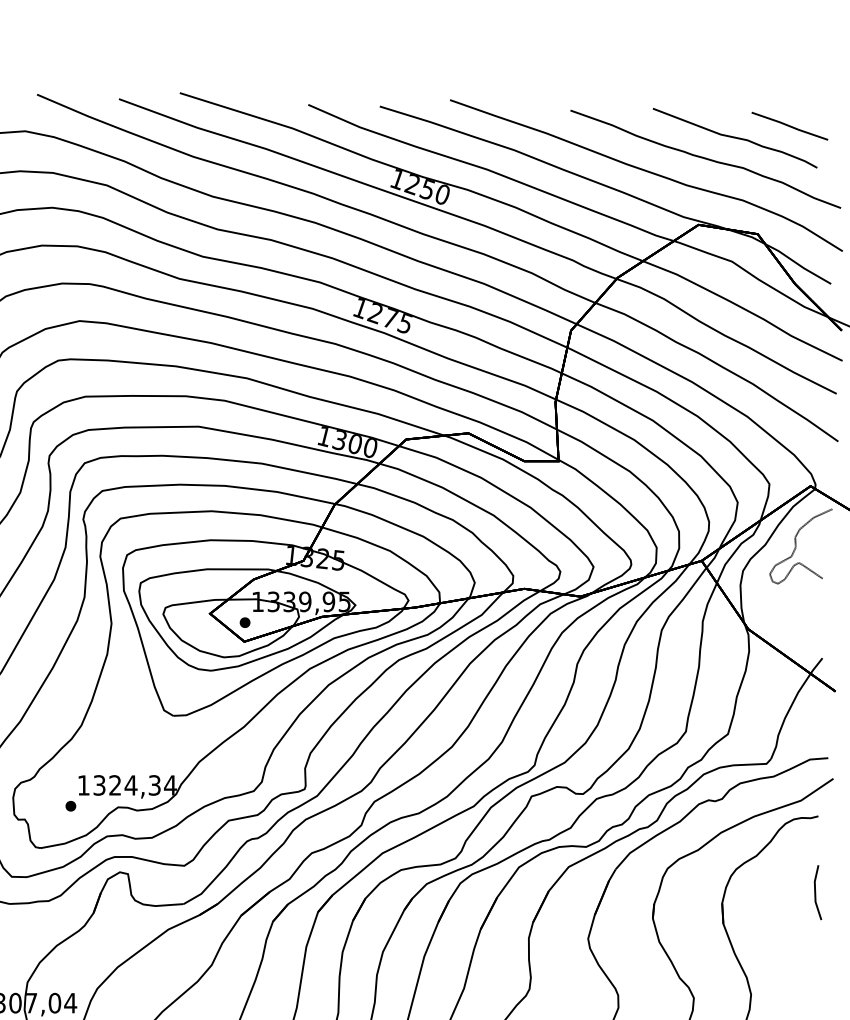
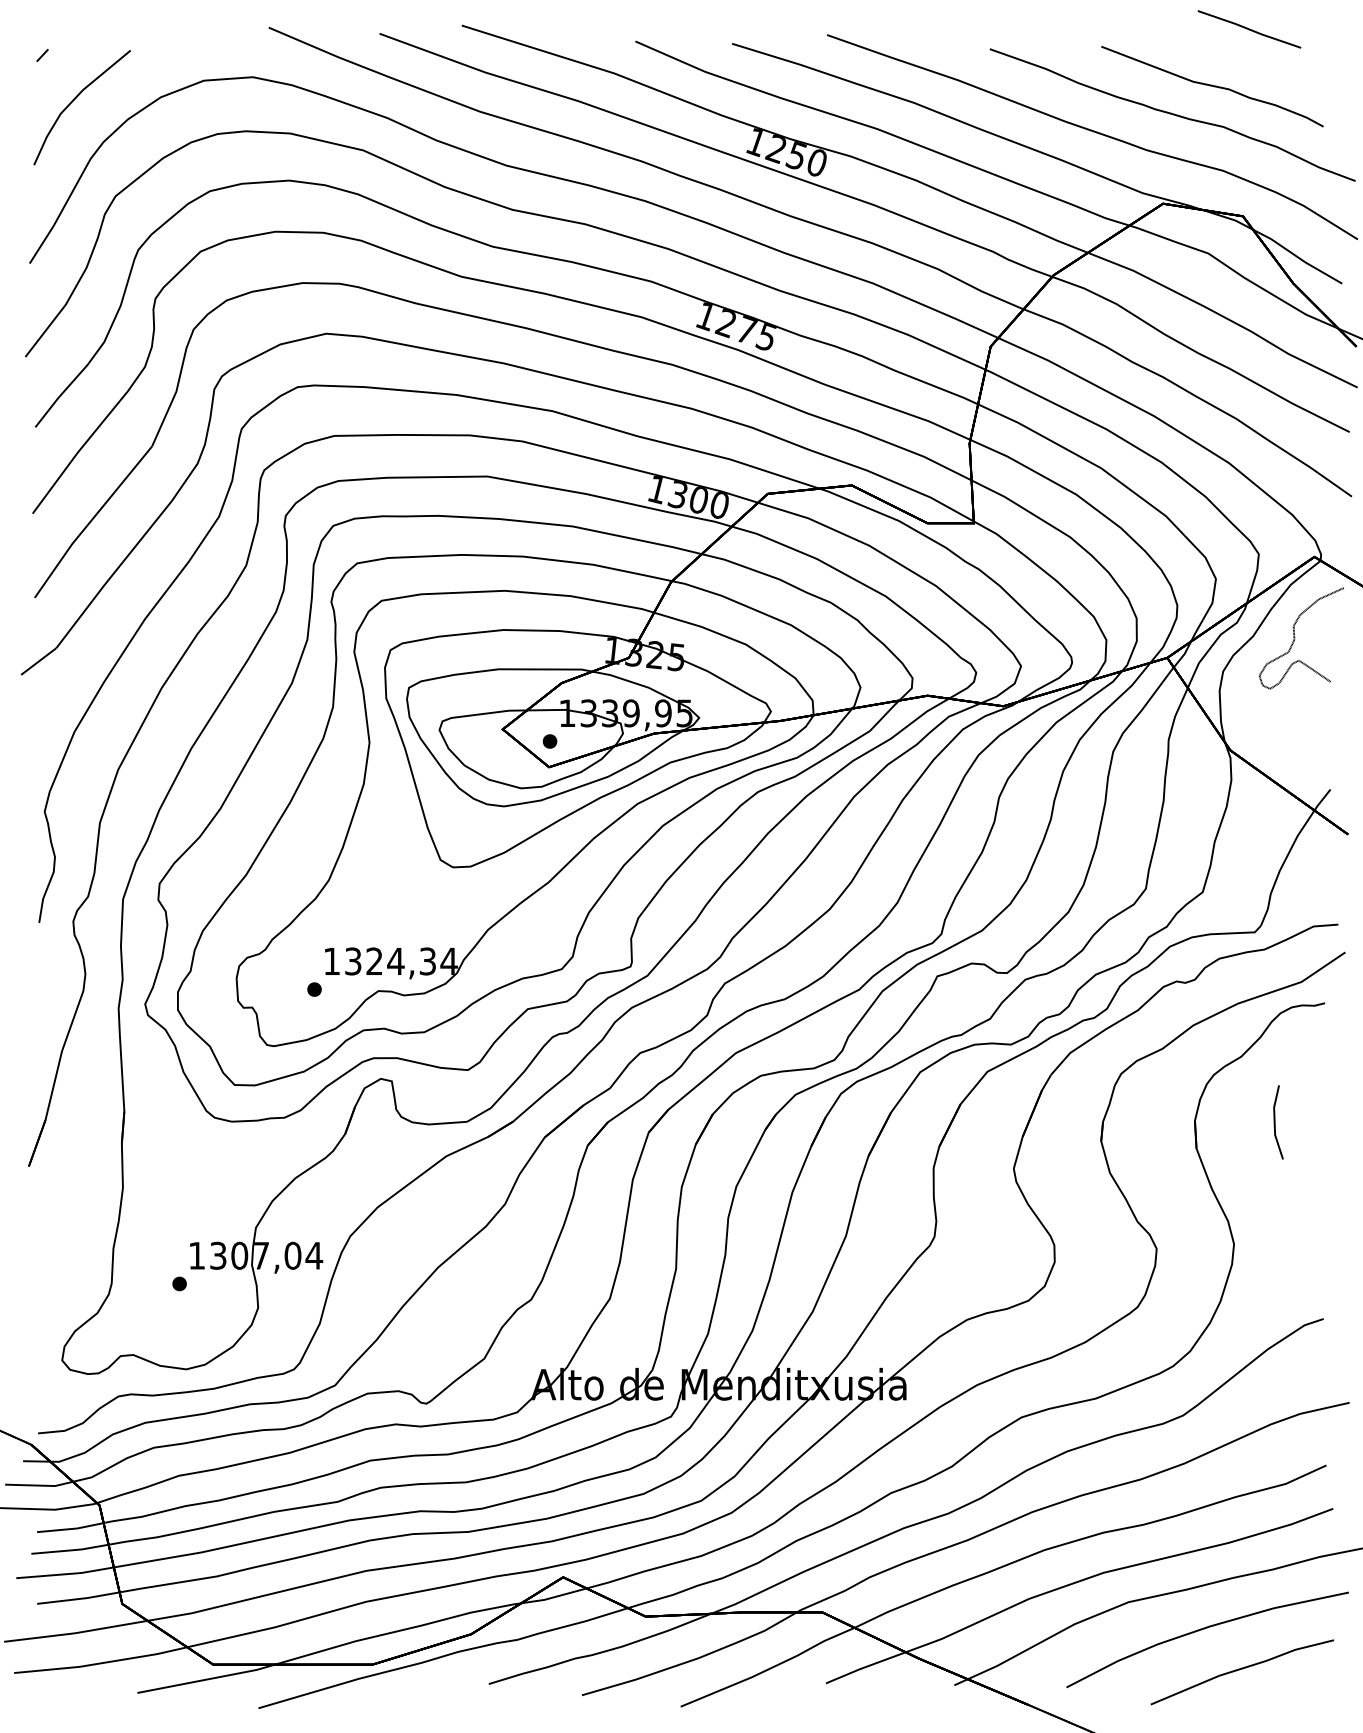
line: (789, 126) -> (1249, 29), moved
line: (815, 892) -> (1275, 1122), moved

